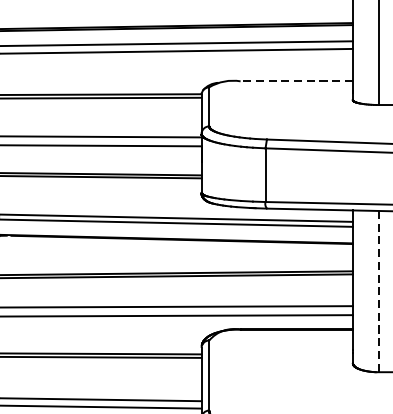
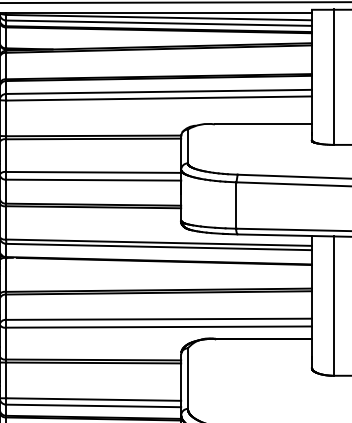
line: (296, 81) -> (263, 124), dashed -> solid
line: (379, 292) -> (334, 306), dashed -> solid

